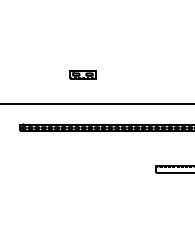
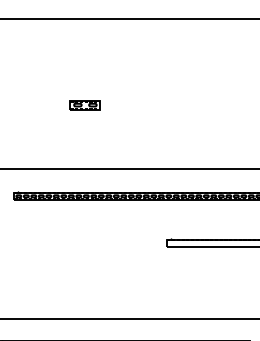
part: (82, 74) -> (84, 105), moved

